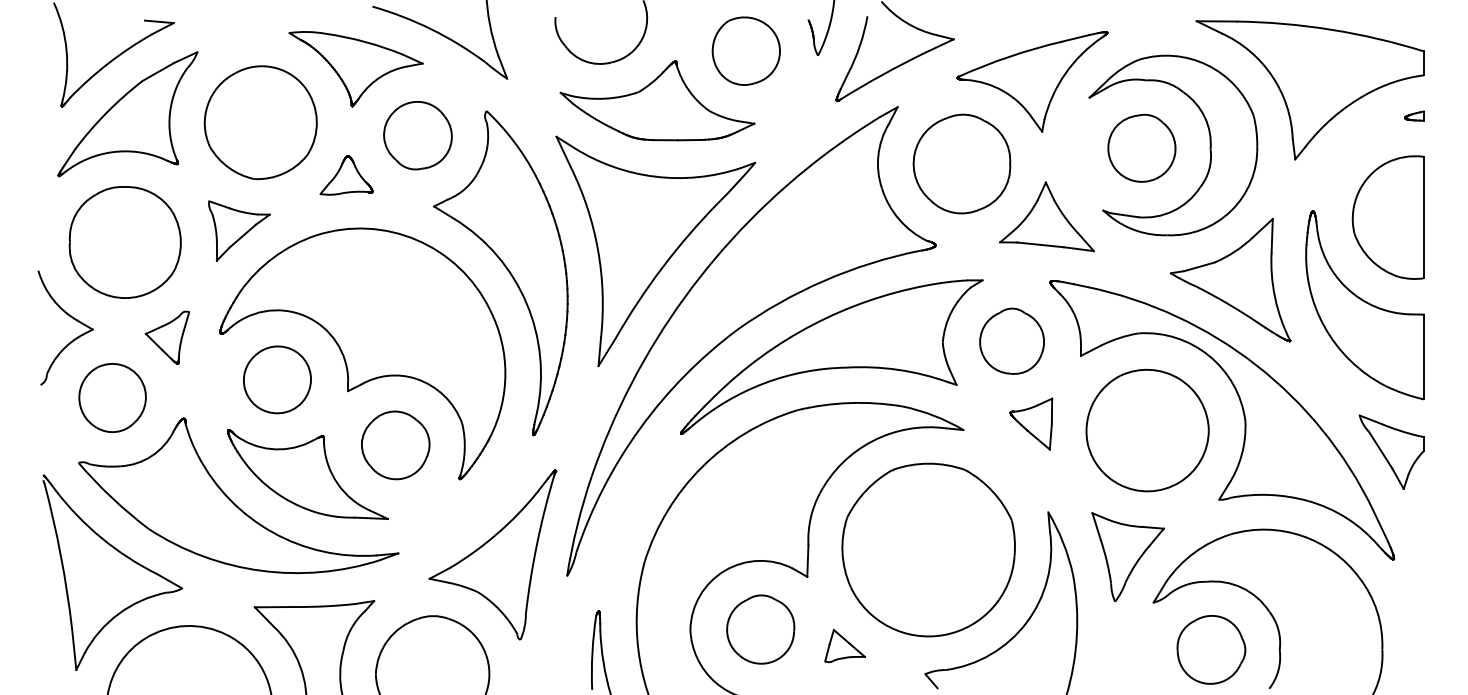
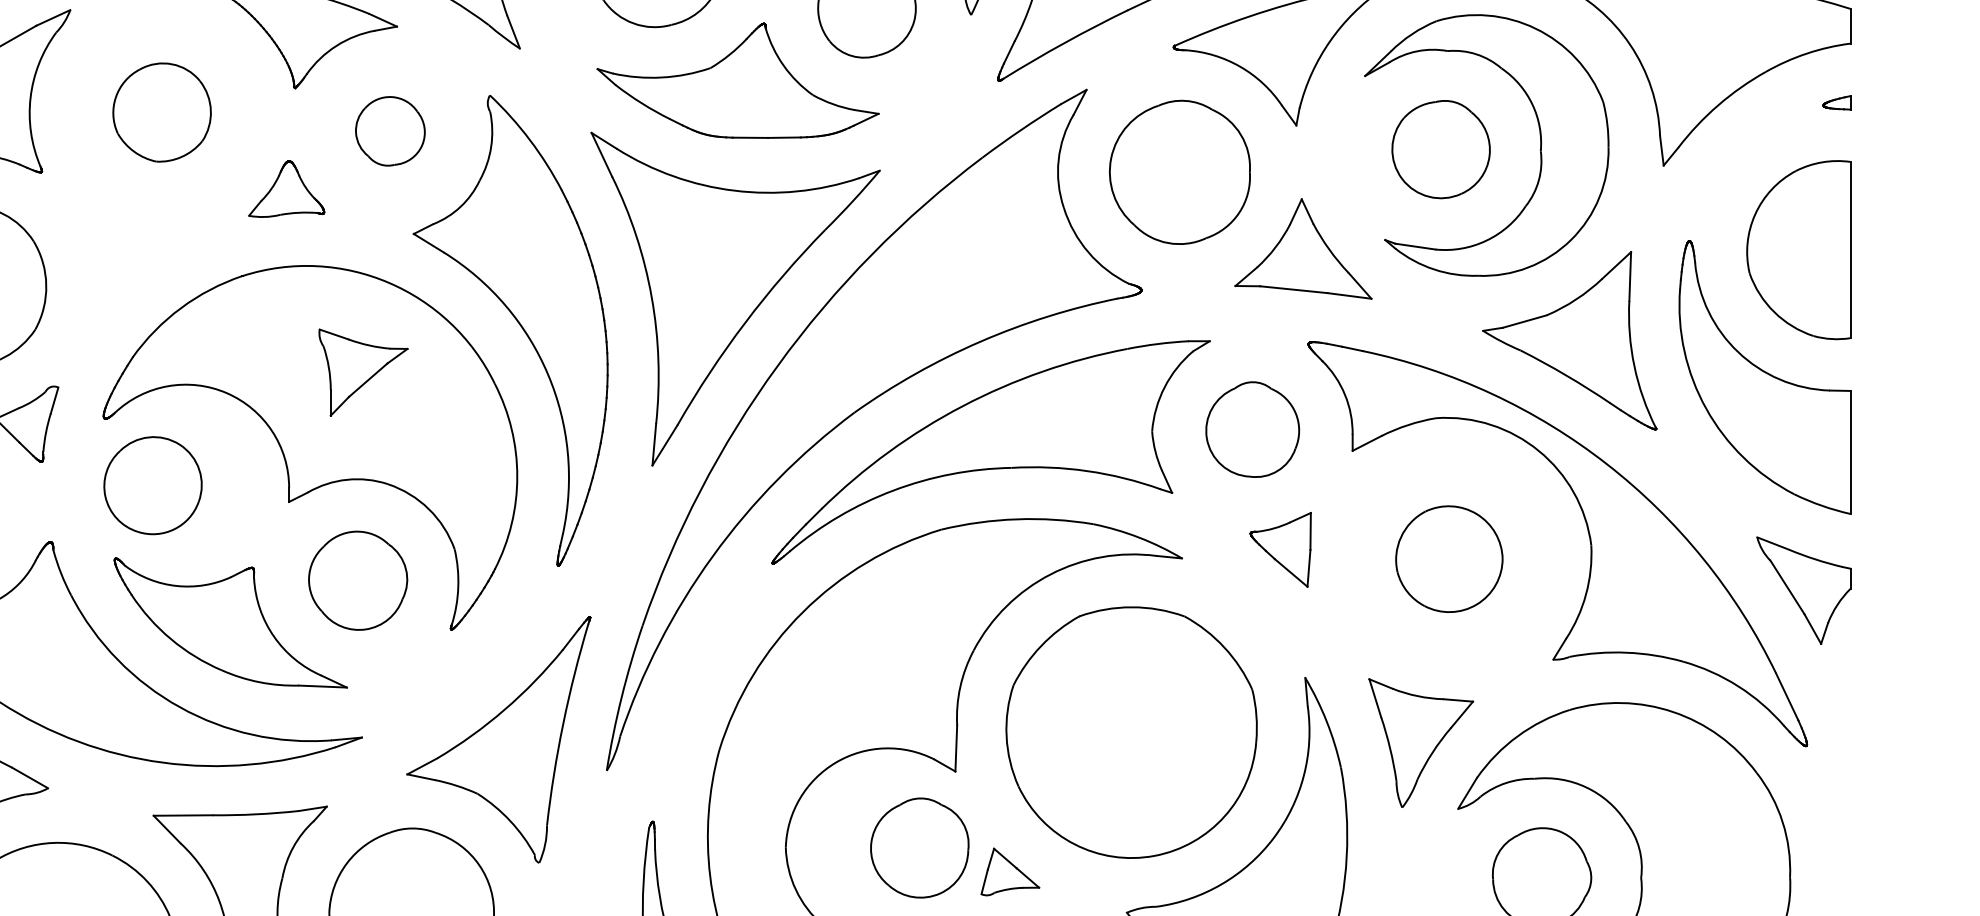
part: (260, 122) -> (161, 112), size x0.6
part: (417, 135) -> (389, 130), size x0.7
part: (239, 230) -> (363, 371), moved
part: (277, 379) -> (153, 485), moved
part: (1147, 430) -> (1449, 559), size x0.6
part: (760, 629) -> (919, 847), moved

